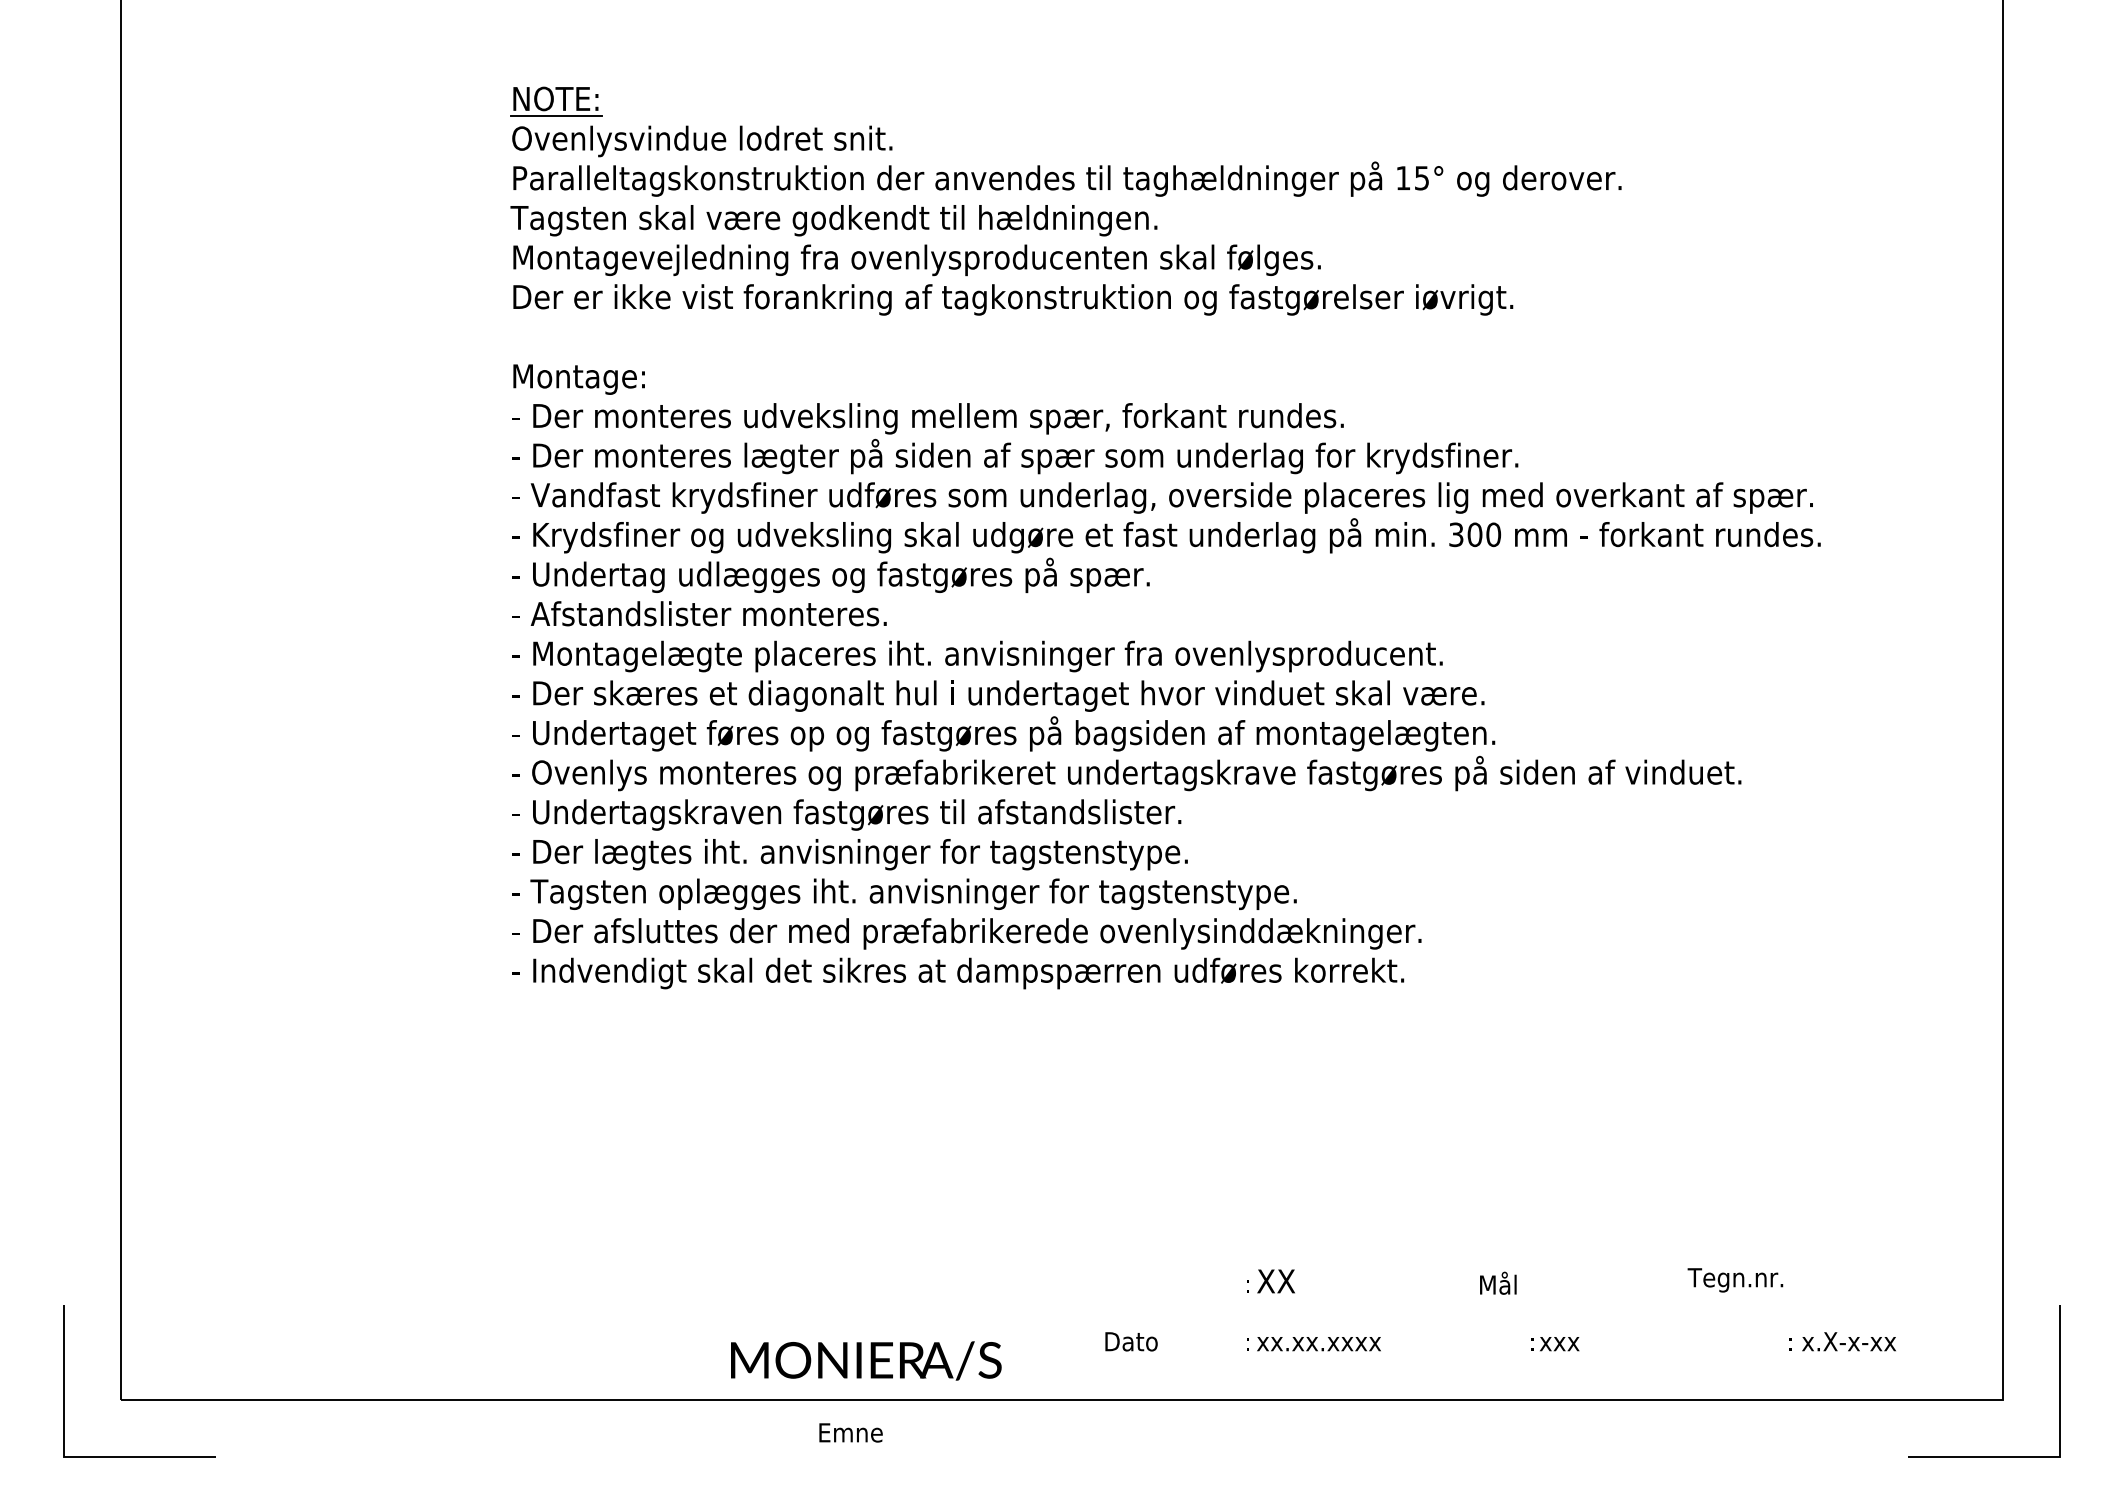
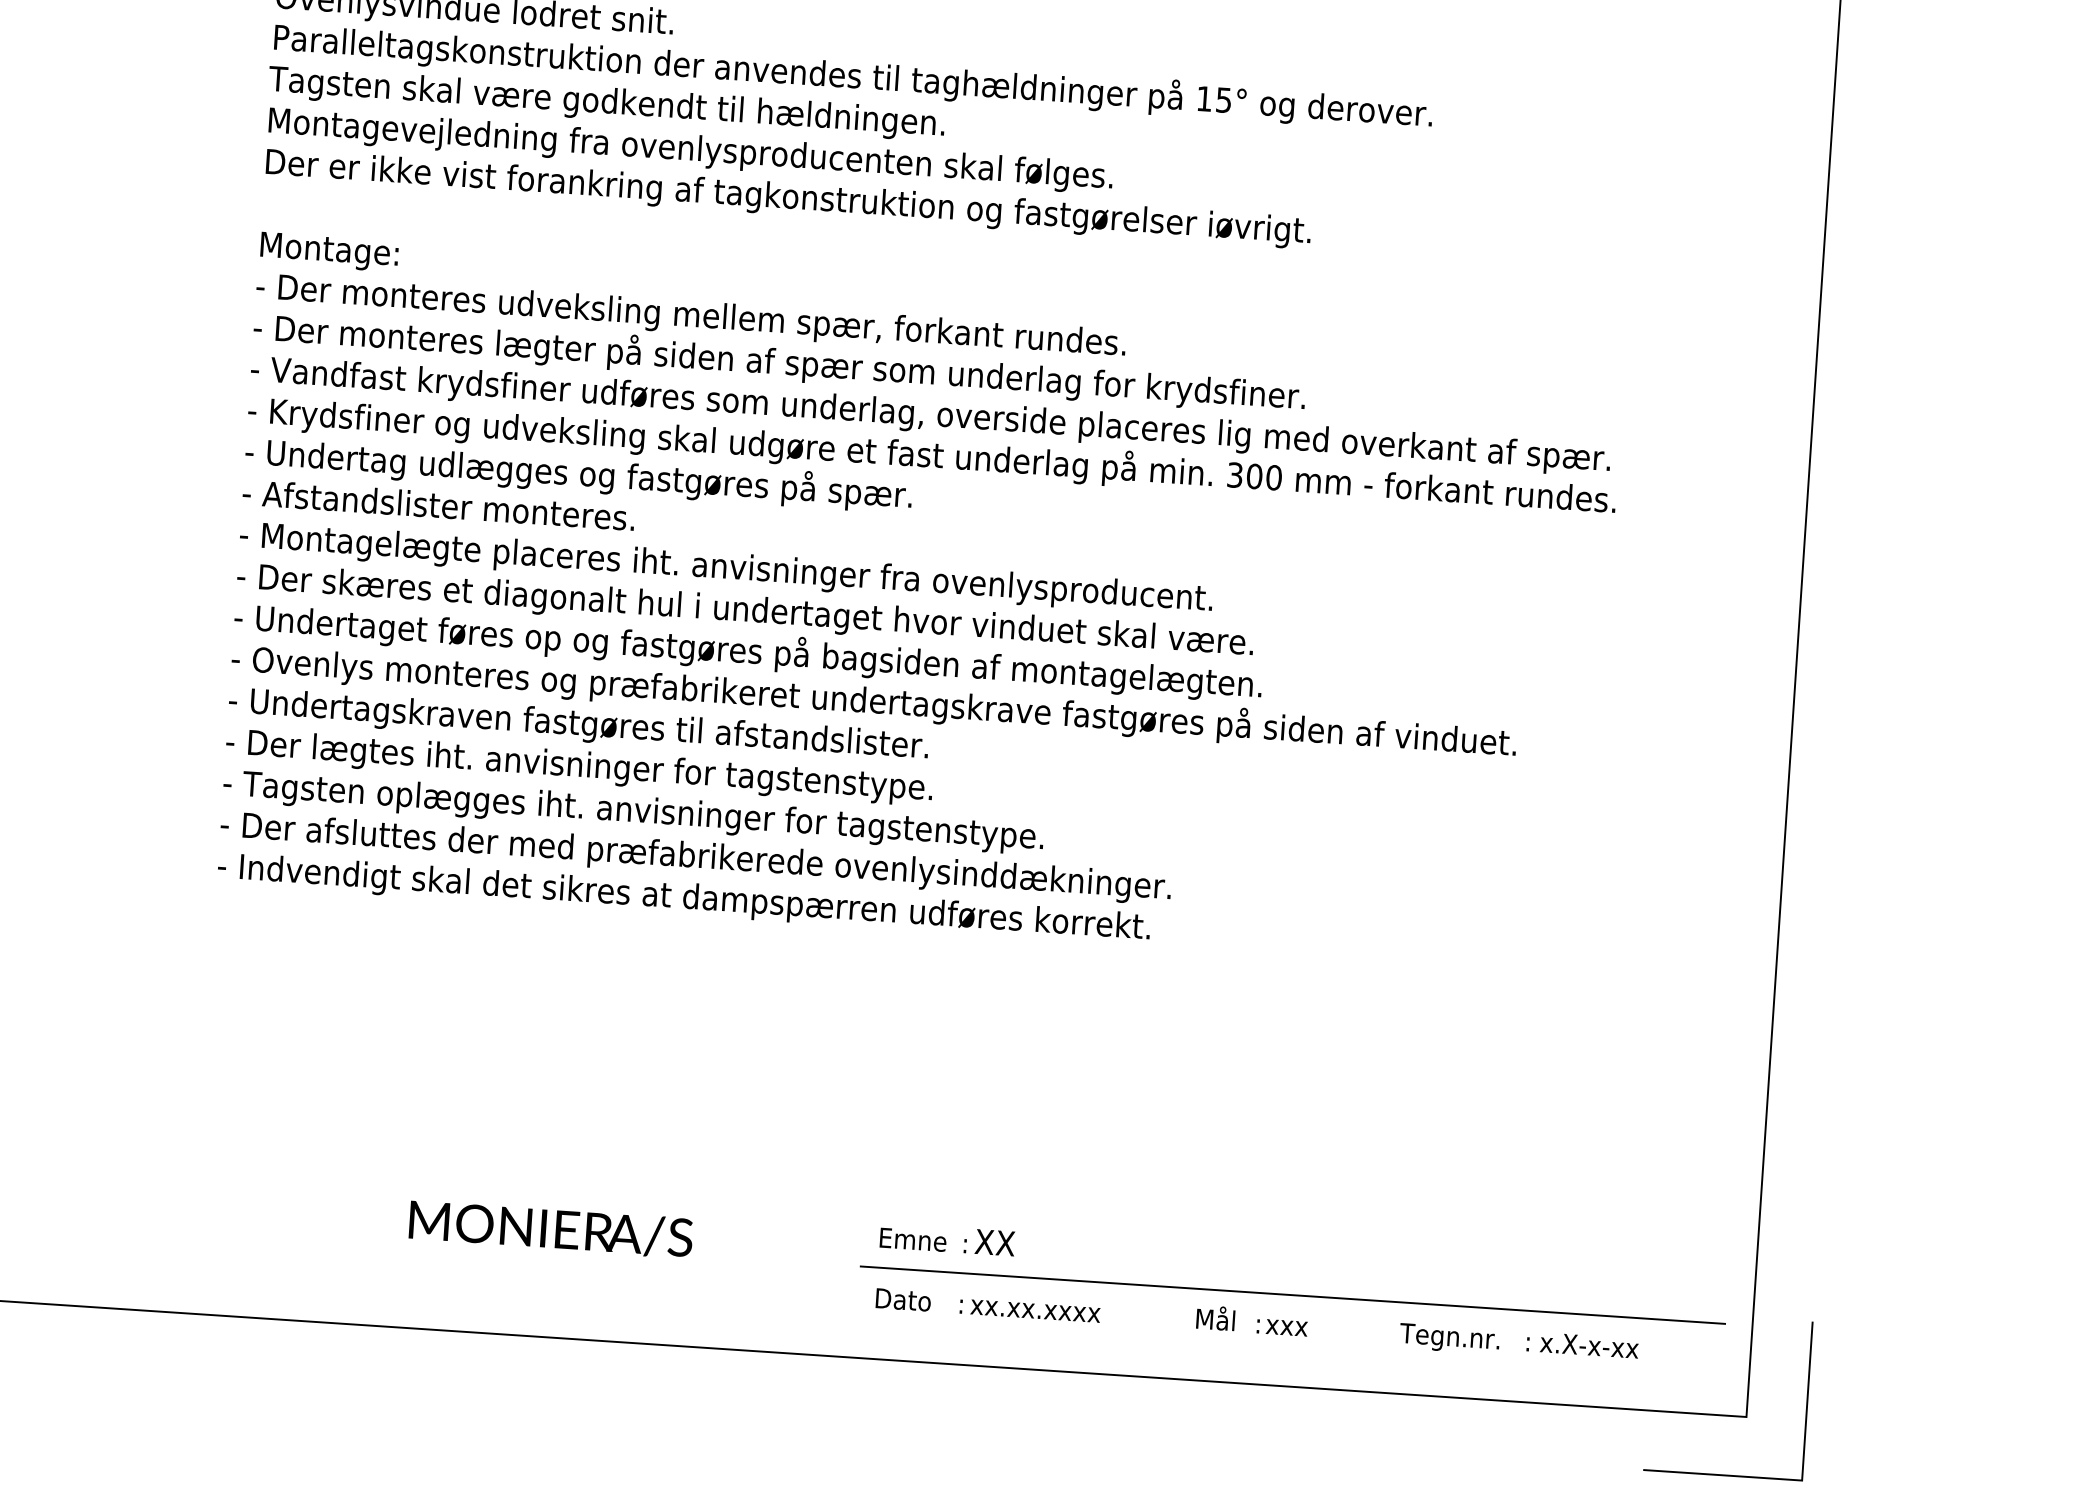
text: (1735, 1280) -> (1449, 1339), moved
text: (1498, 1282) -> (1216, 1317), moved
line: (1562, 1312) -> (1292, 1295), added
text: (1131, 1341) -> (903, 1299), moved
text: (866, 1360) -> (551, 1229), moved
text: (850, 1432) -> (912, 1239), moved

